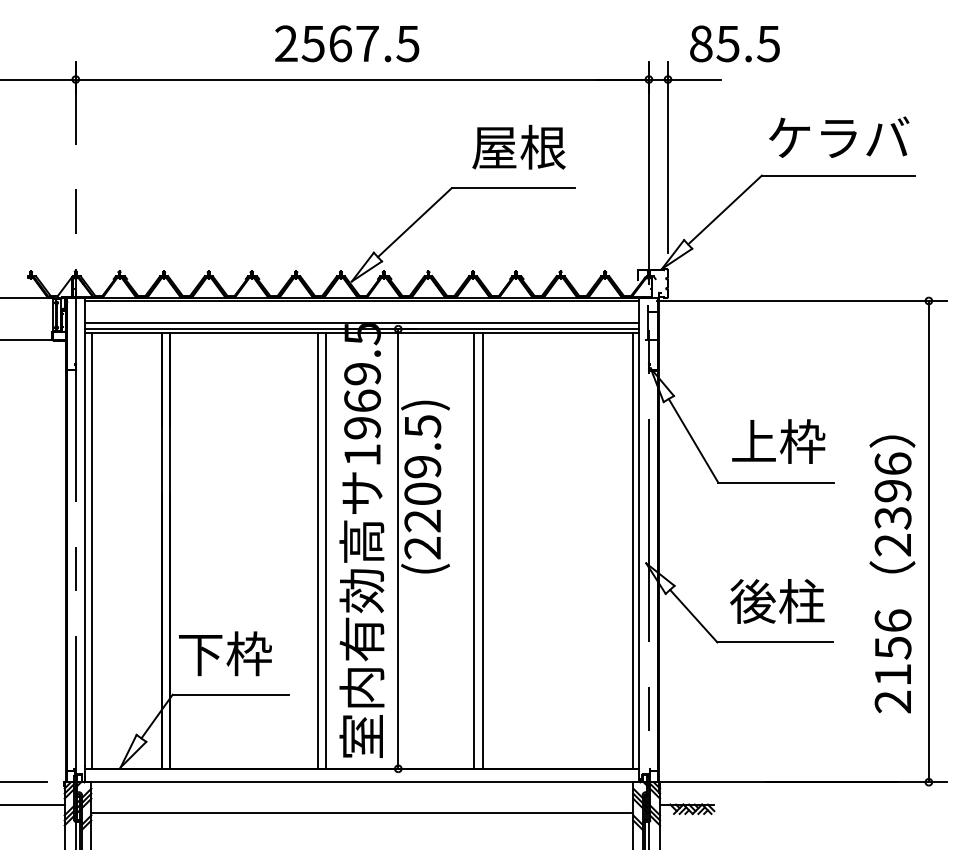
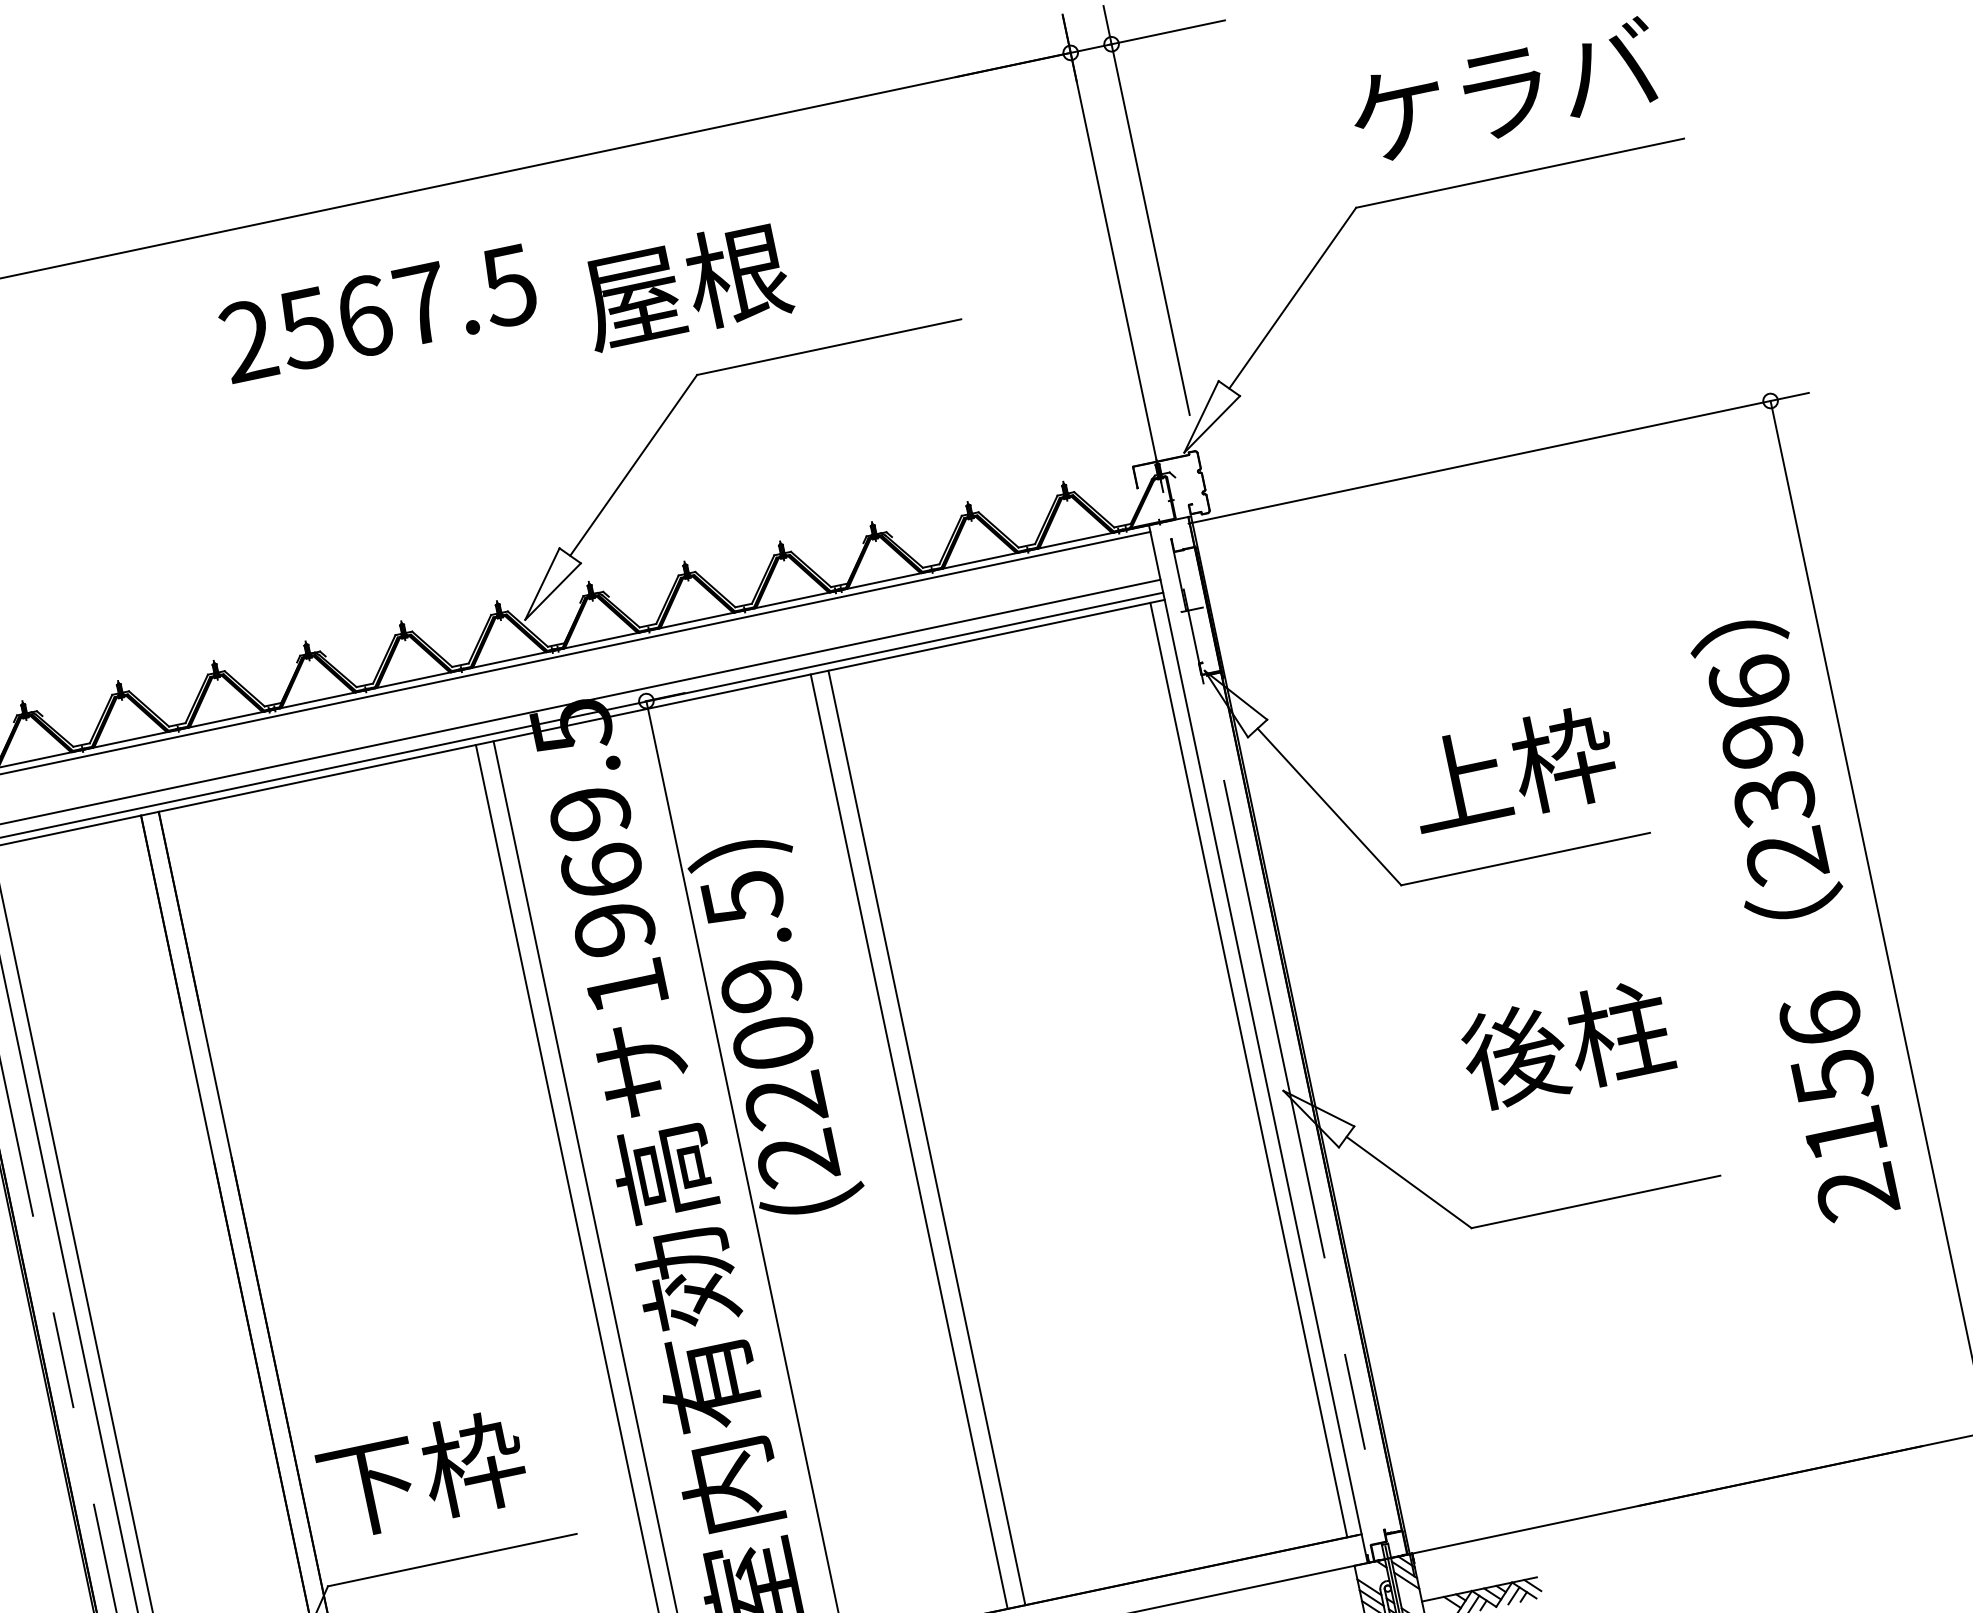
text: (347, 43) -> (379, 312), moved
text: (518, 146) -> (684, 284), moved
text: (892, 574) -> (1798, 919), moved
text: (777, 601) -> (1567, 1044), moved

